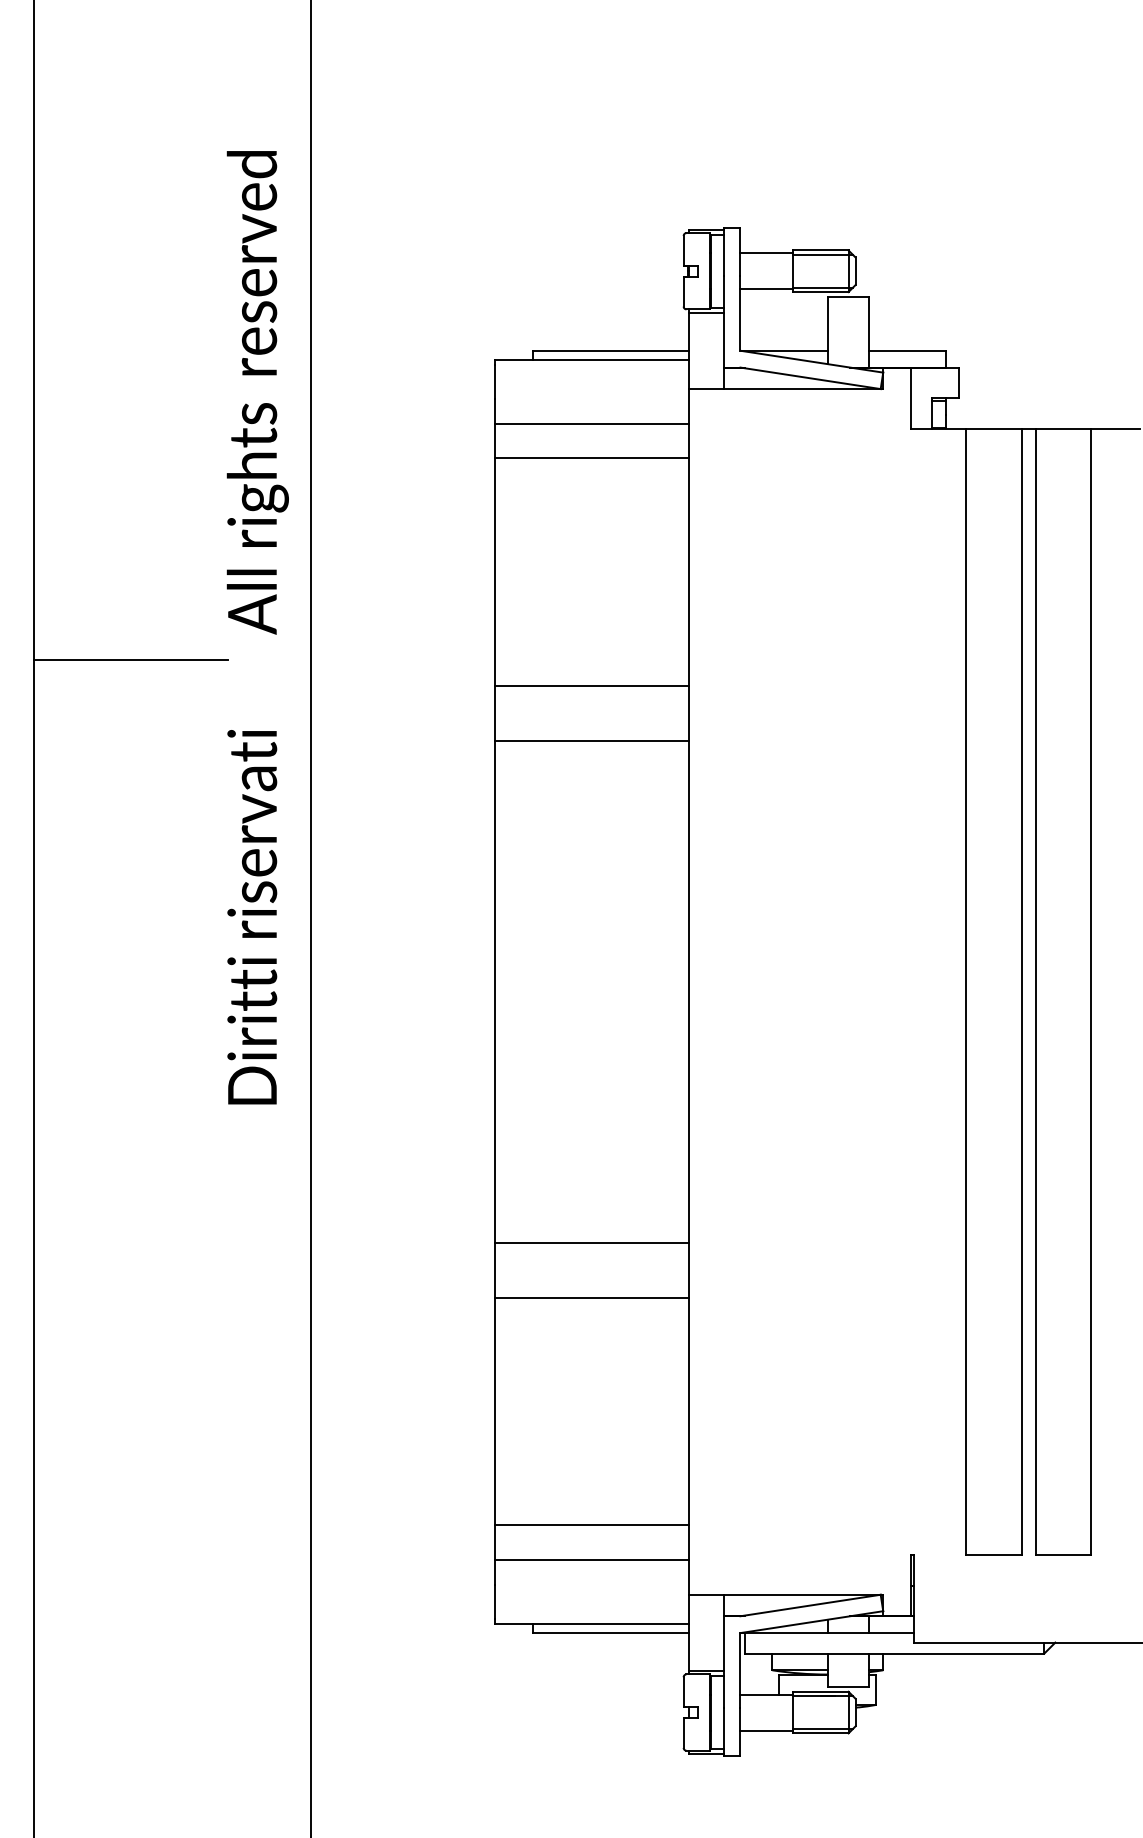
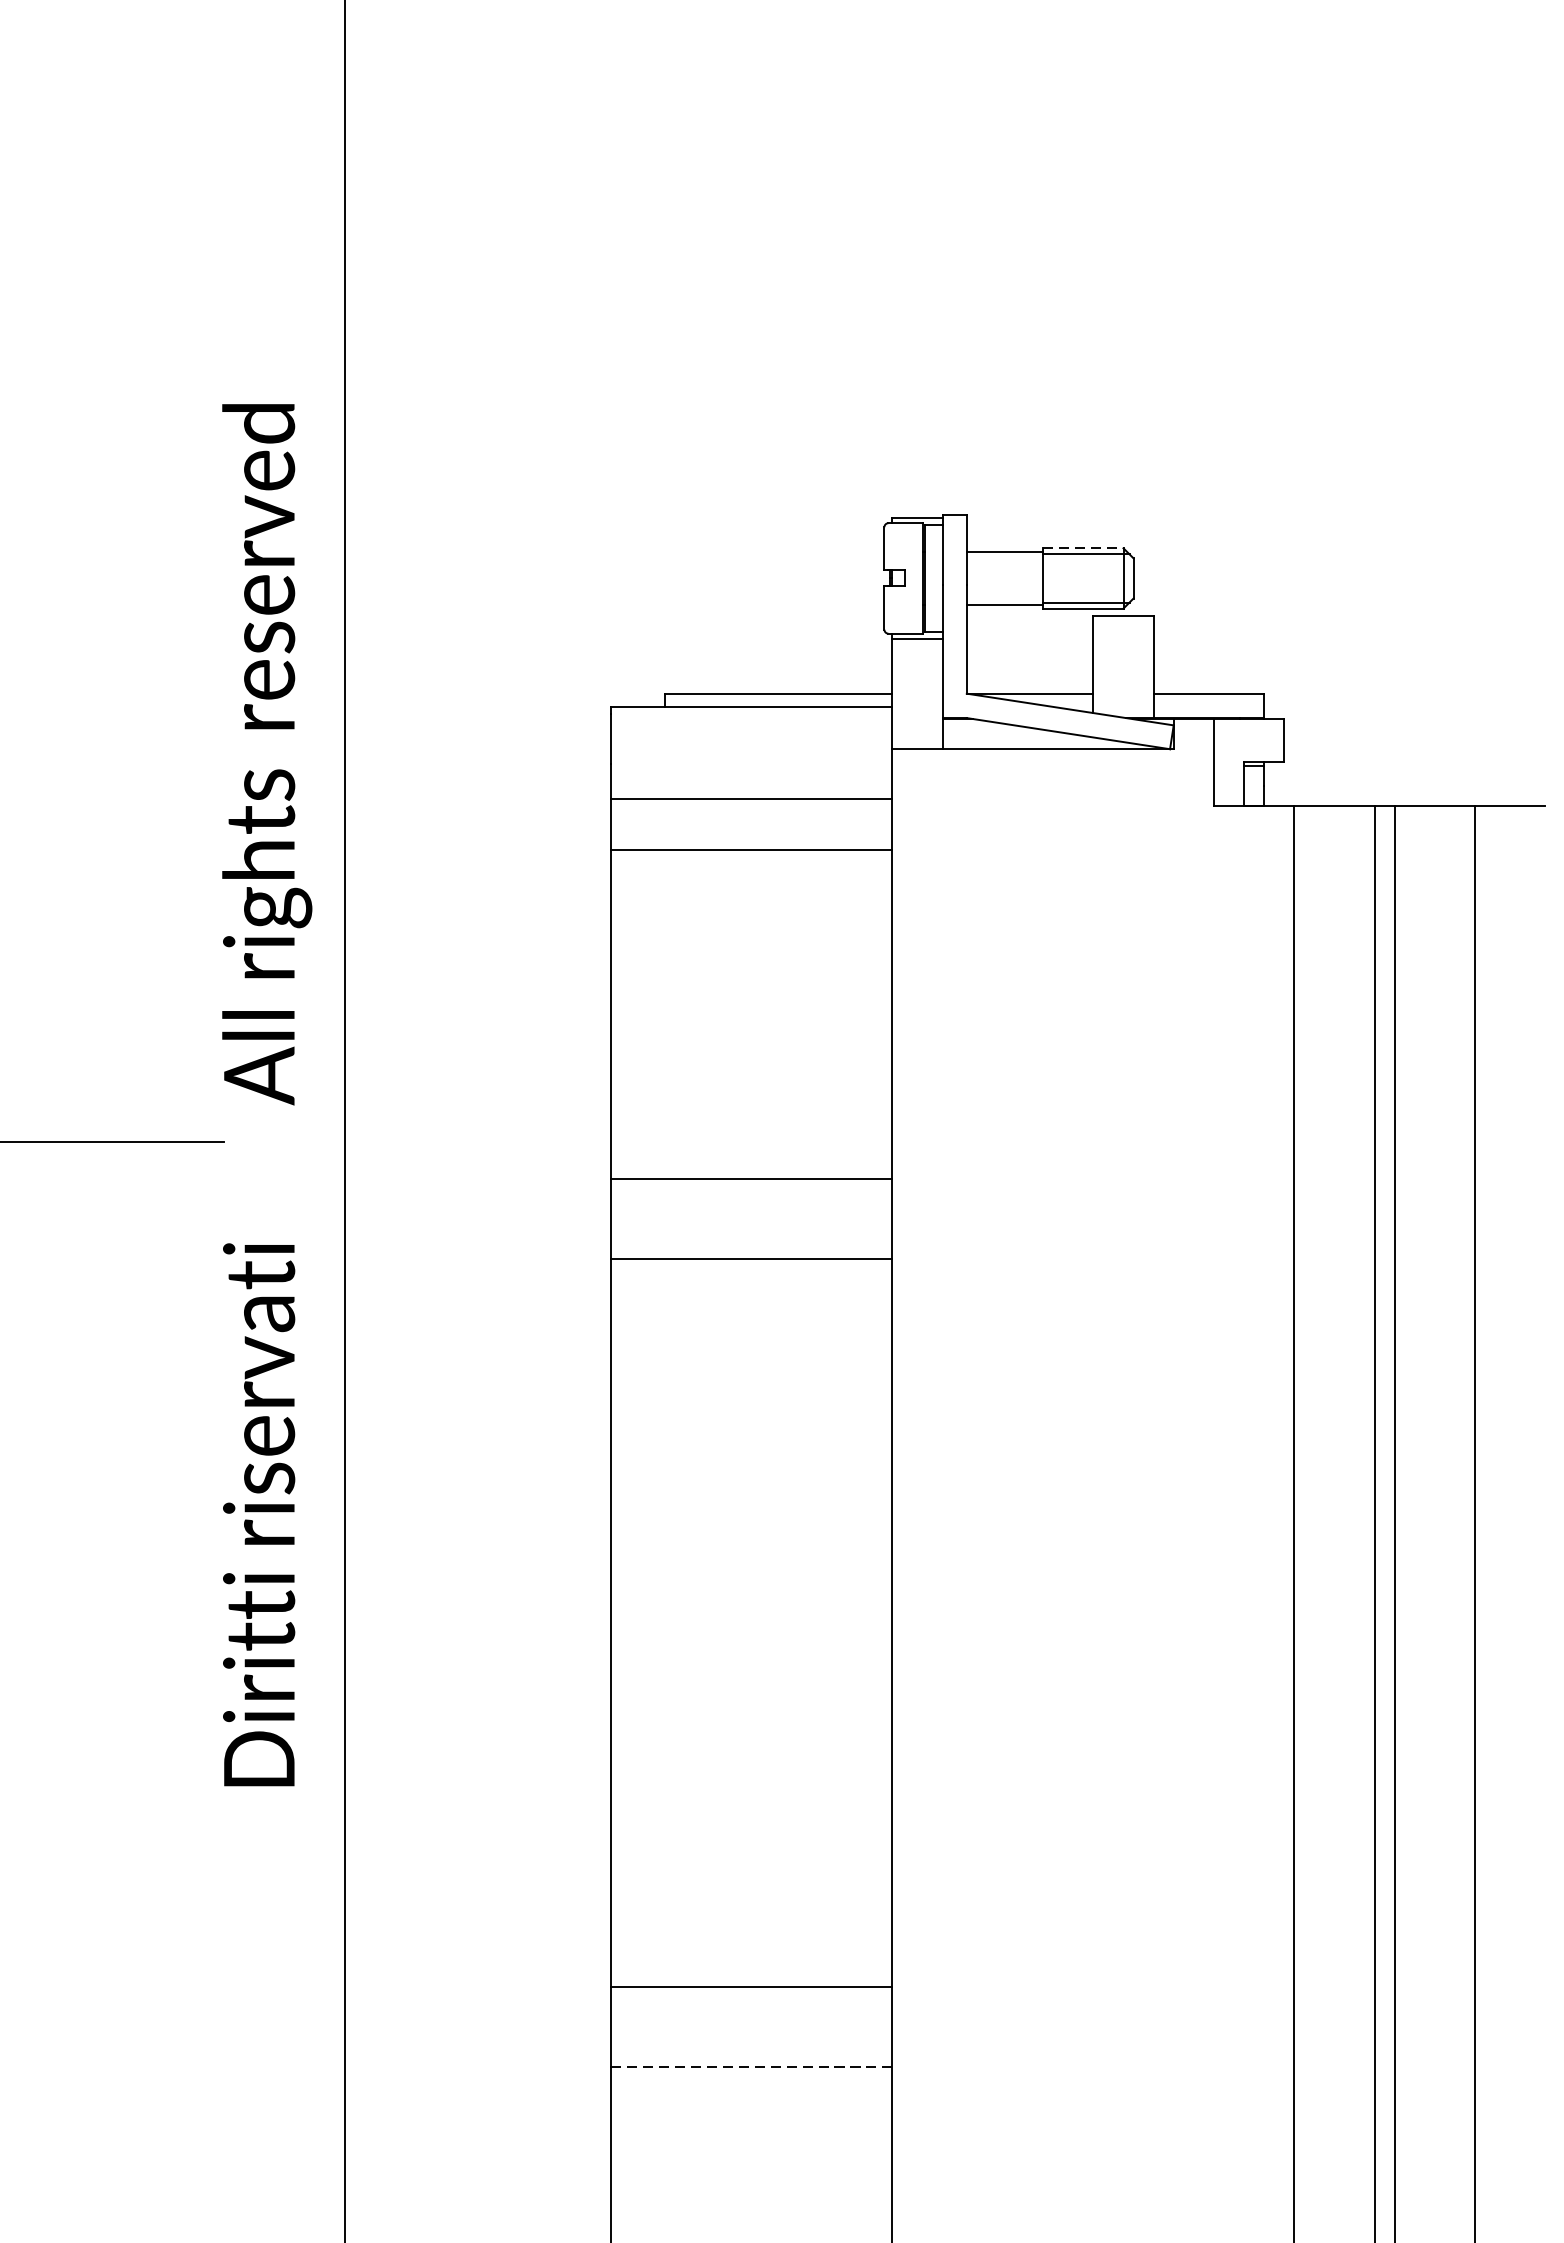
line: (820, 250) -> (1082, 548), solid -> dashed
line: (592, 1298) -> (752, 2067), solid -> dashed

